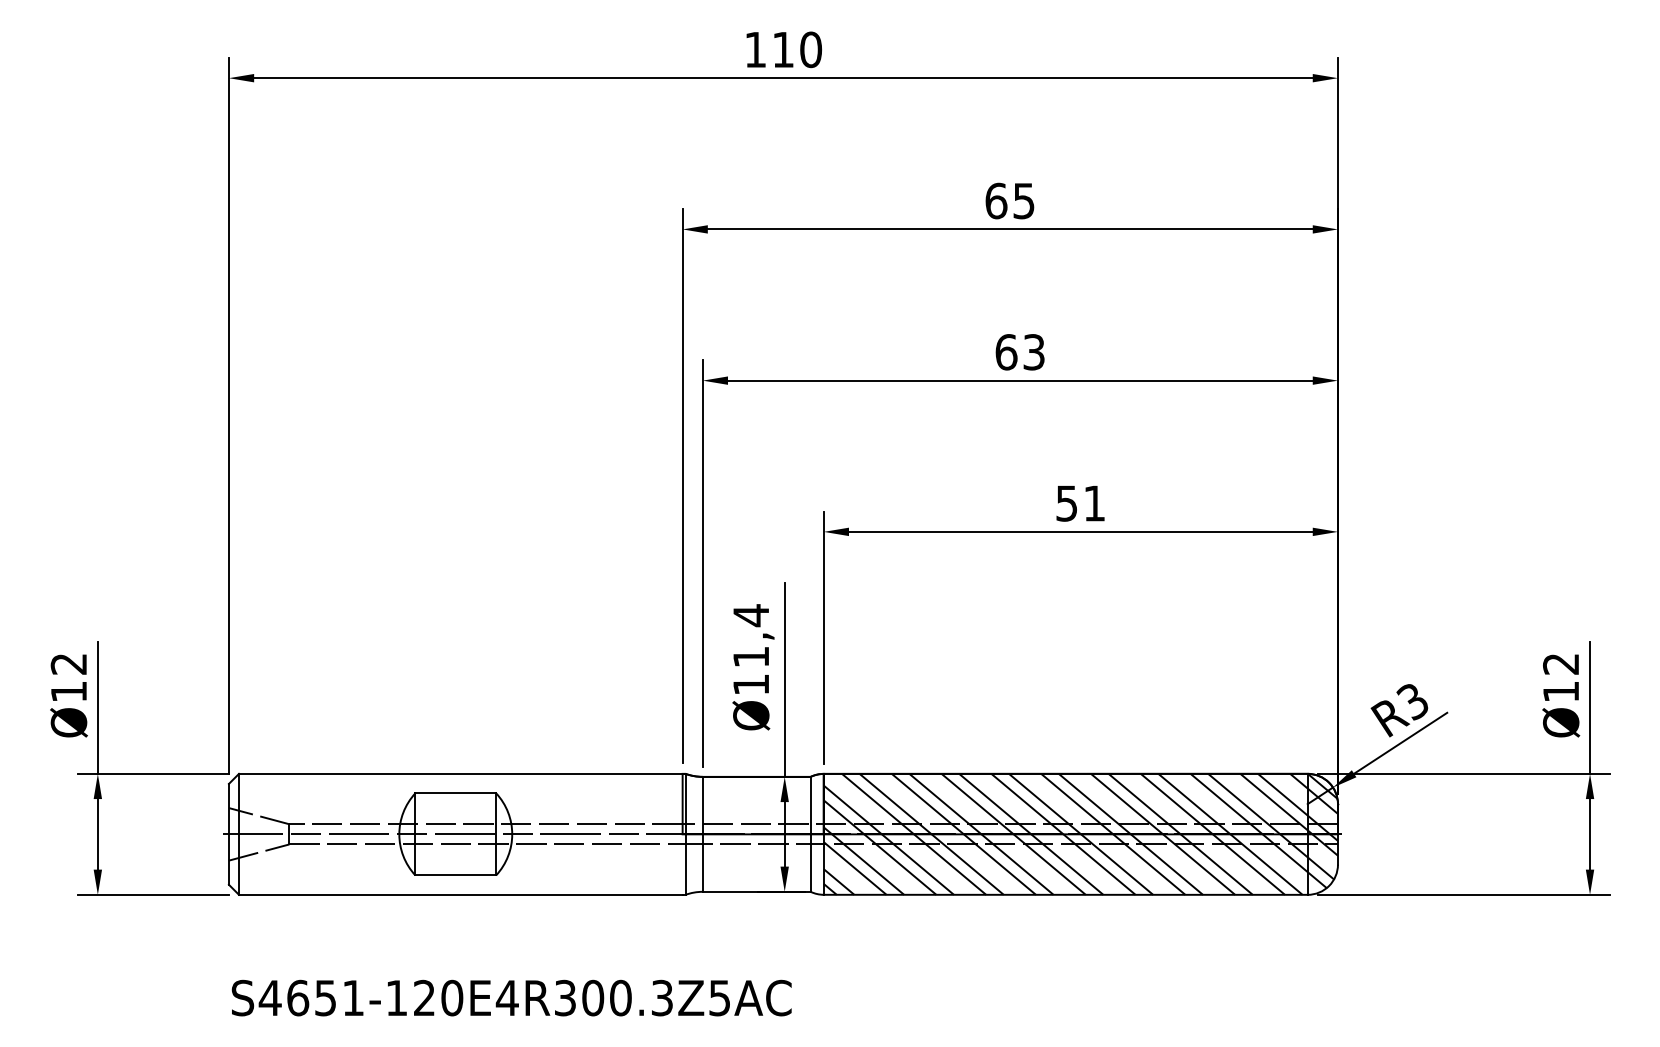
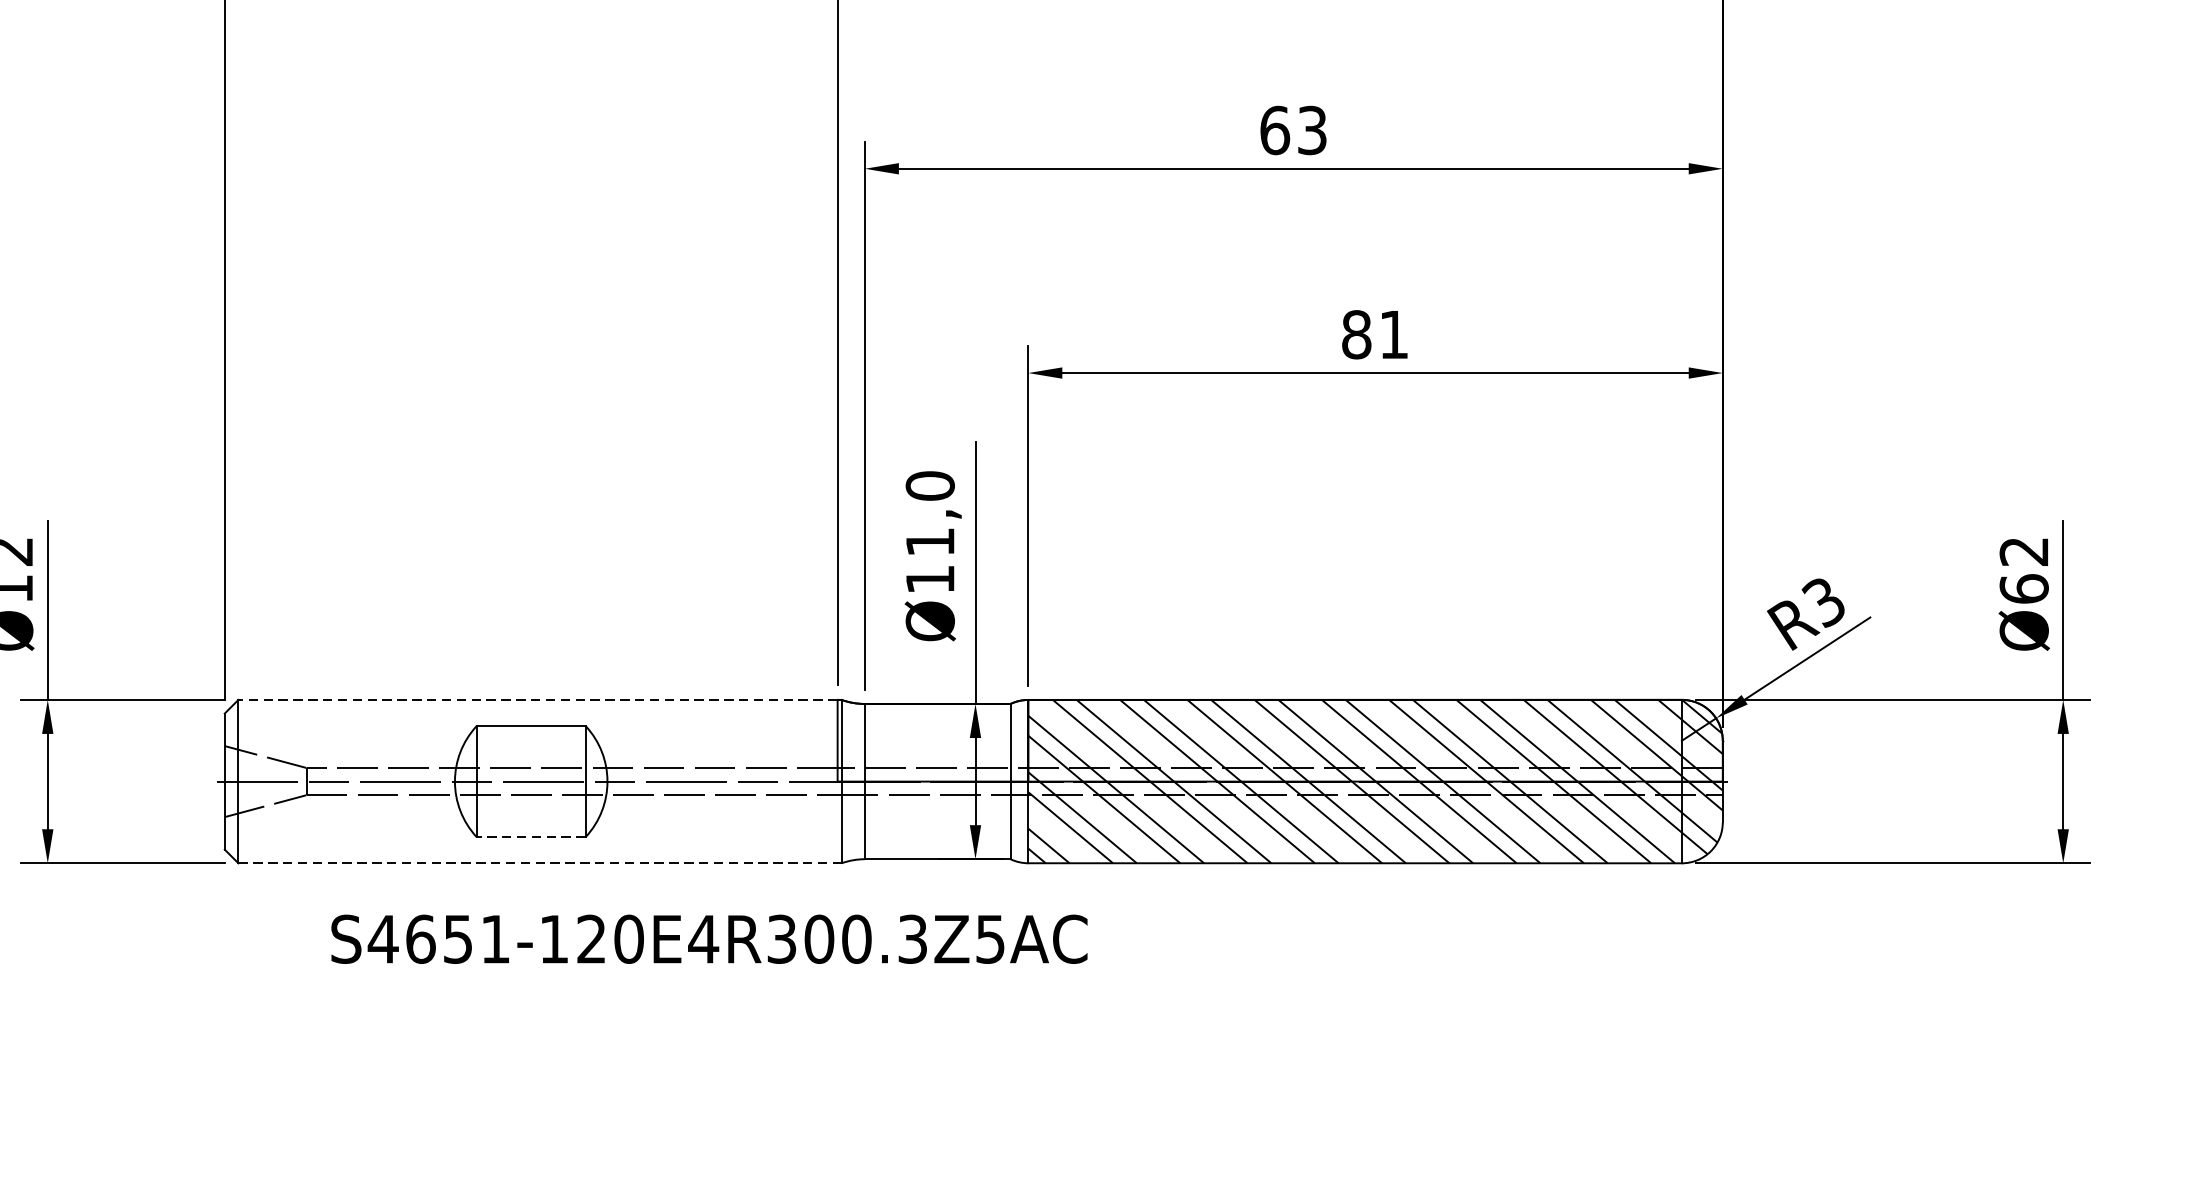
text: (1066, 503) -> (1356, 334), 51 -> 81
text: (751, 615) -> (930, 485), Ø11,4 -> Ø11,0
text: (1561, 691) -> (2024, 588), Ø12 -> Ø62
line: (460, 773) -> (537, 699), solid -> dashed
line: (455, 875) -> (530, 837), solid -> dashed
line: (460, 894) -> (537, 862), solid -> dashed
text: (511, 997) -> (709, 938), moved

